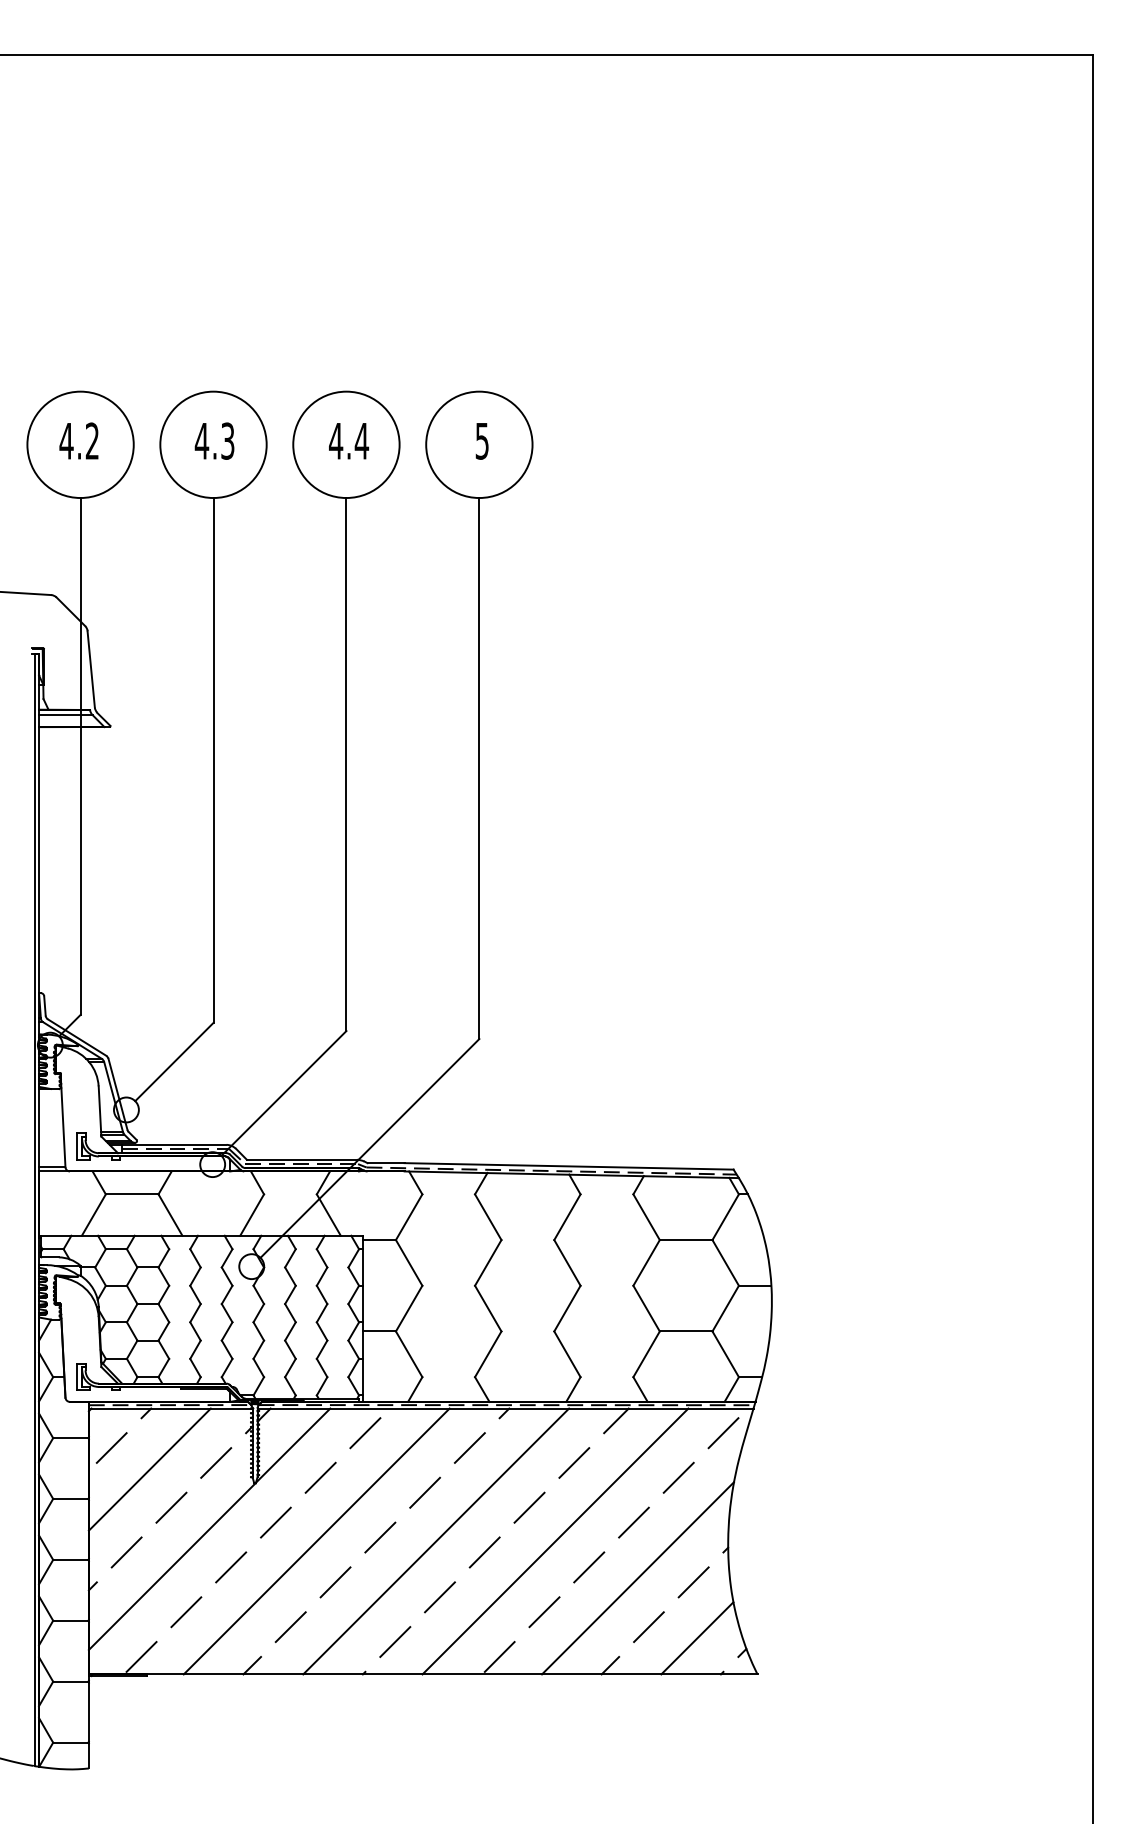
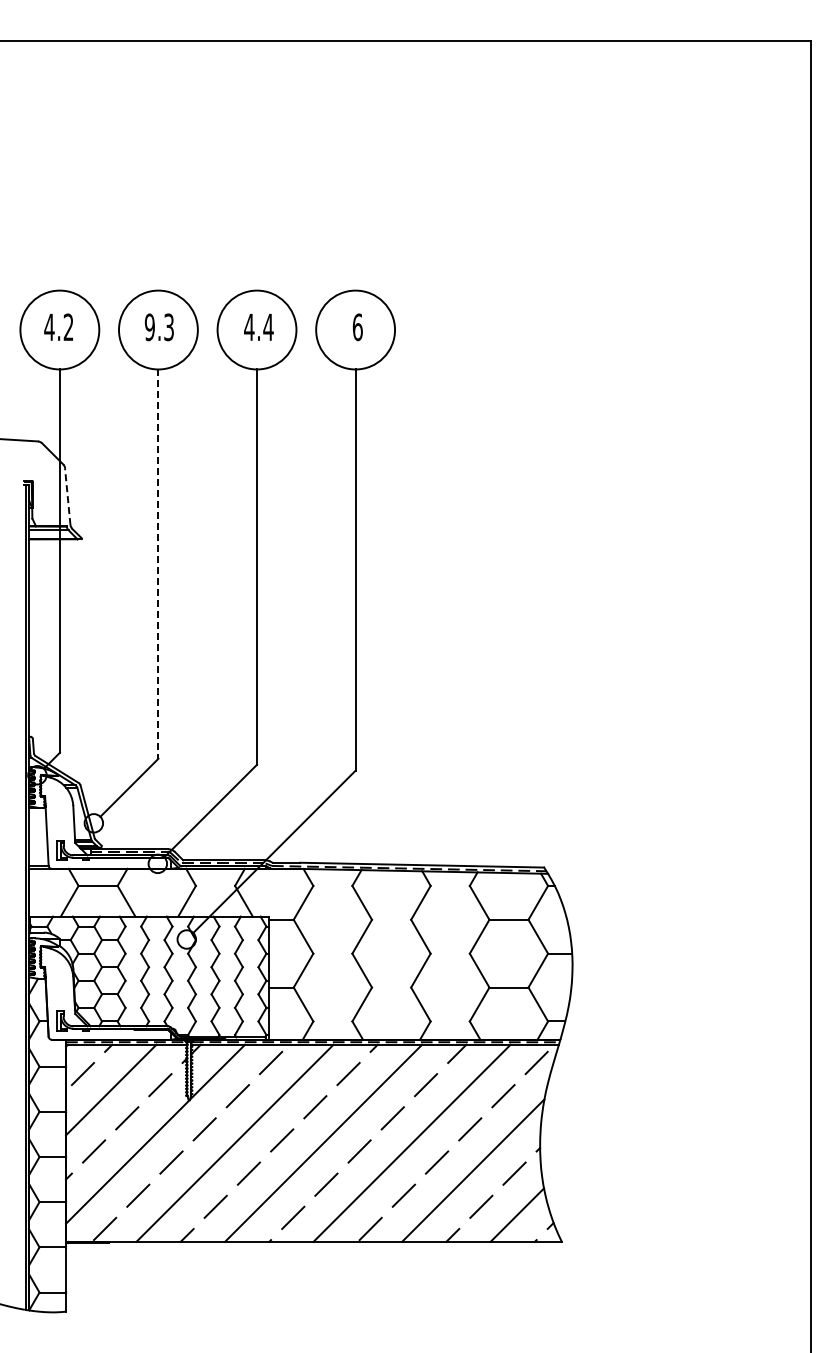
text: (201, 441) -> (149, 327), 4.3 -> 9.3
text: (481, 441) -> (357, 327), 5 -> 6
line: (90, 669) -> (67, 496), solid -> dashed
line: (213, 760) -> (158, 564), solid -> dashed

